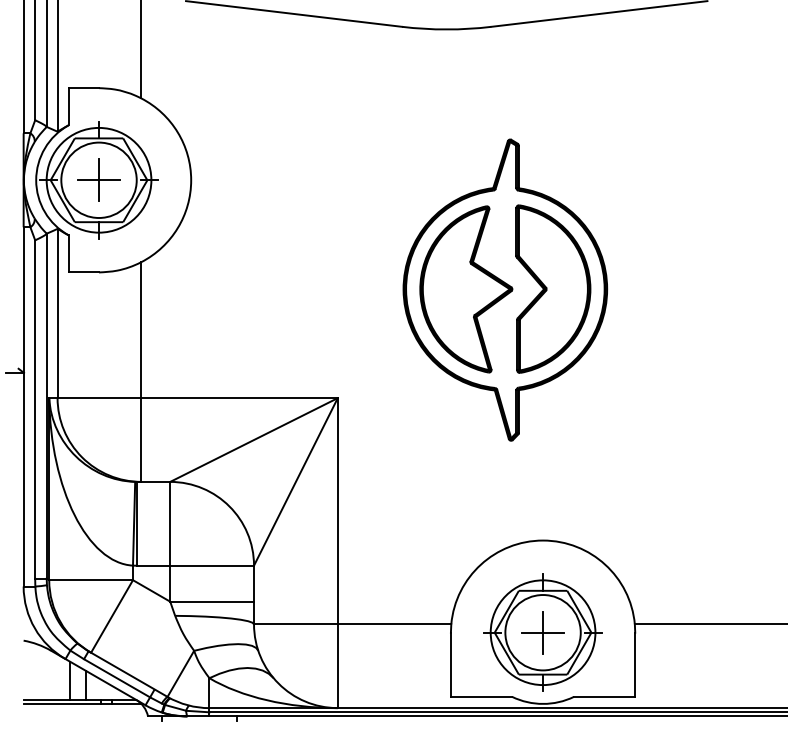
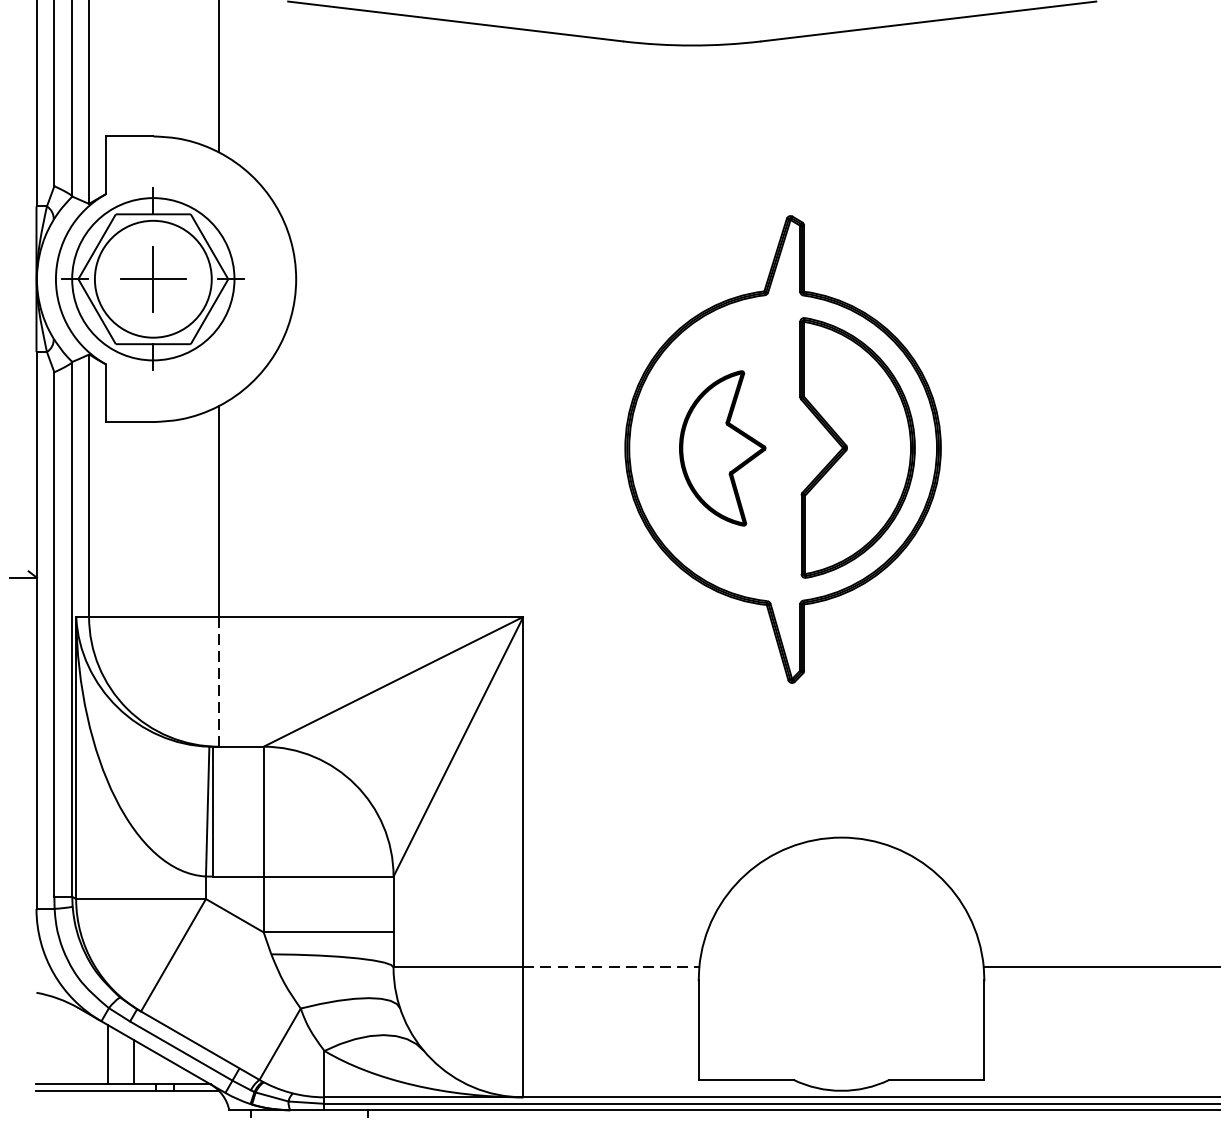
part: (466, 289) -> (722, 448), size x0.6
line: (141, 440) -> (219, 682), solid -> dashed
line: (394, 624) -> (611, 967), solid -> dashed
part: (542, 632) -> (840, 980), removed

